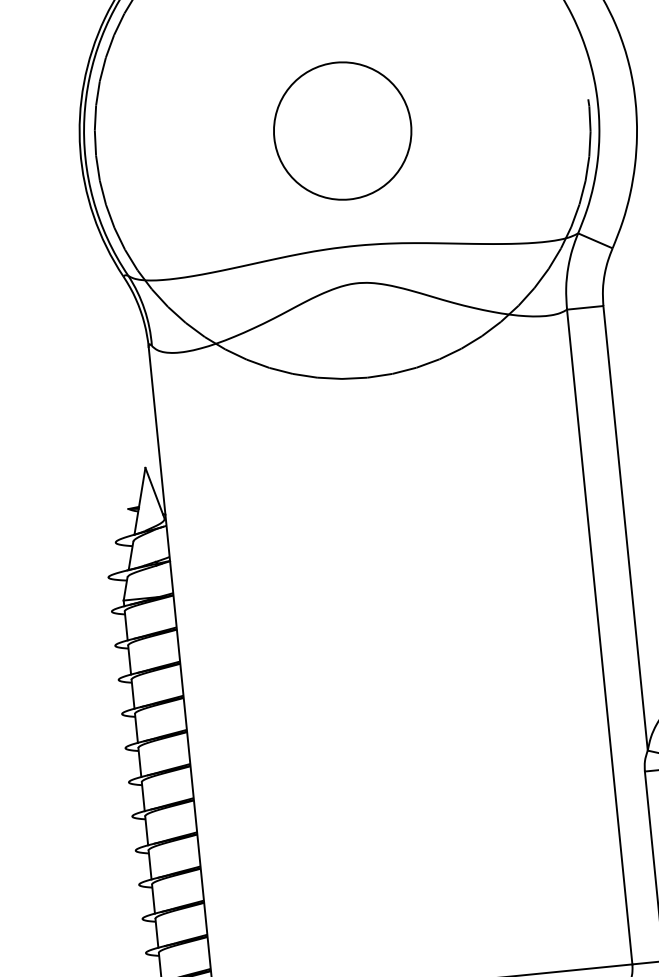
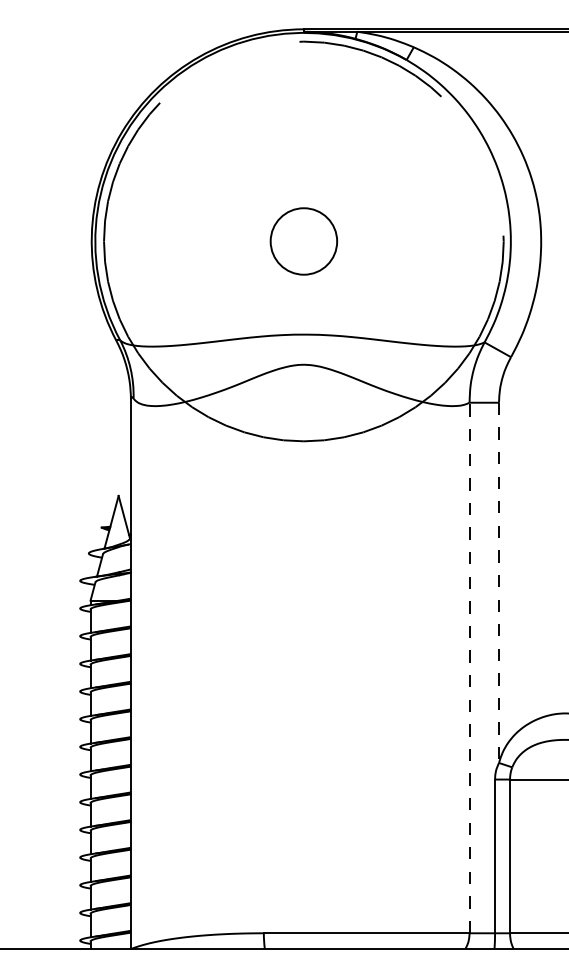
circle: (342, 131) -> (303, 241), size x0.6
line: (626, 529) -> (499, 583), solid -> dashed
line: (599, 636) -> (469, 667), solid -> dashed

